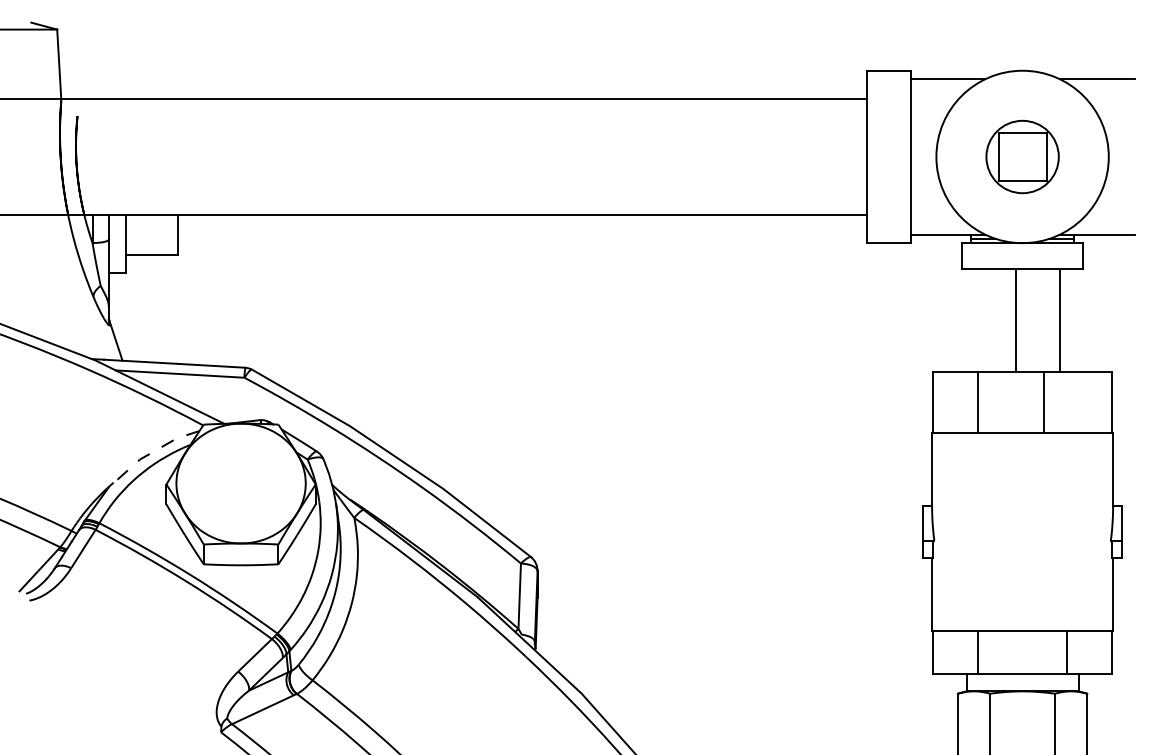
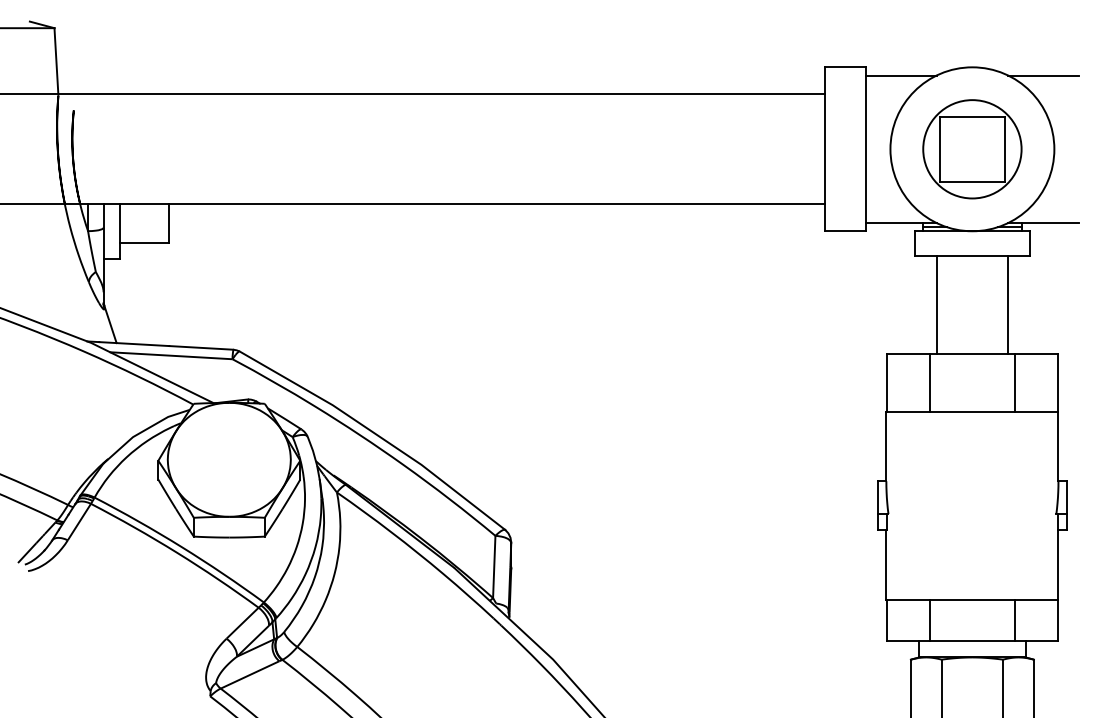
part: (1022, 157) -> (972, 149), size x1.43
line: (1016, 320) -> (937, 304), moved
line: (1044, 402) -> (1015, 382), moved
line: (150, 453) -> (143, 431), dashed -> solid

